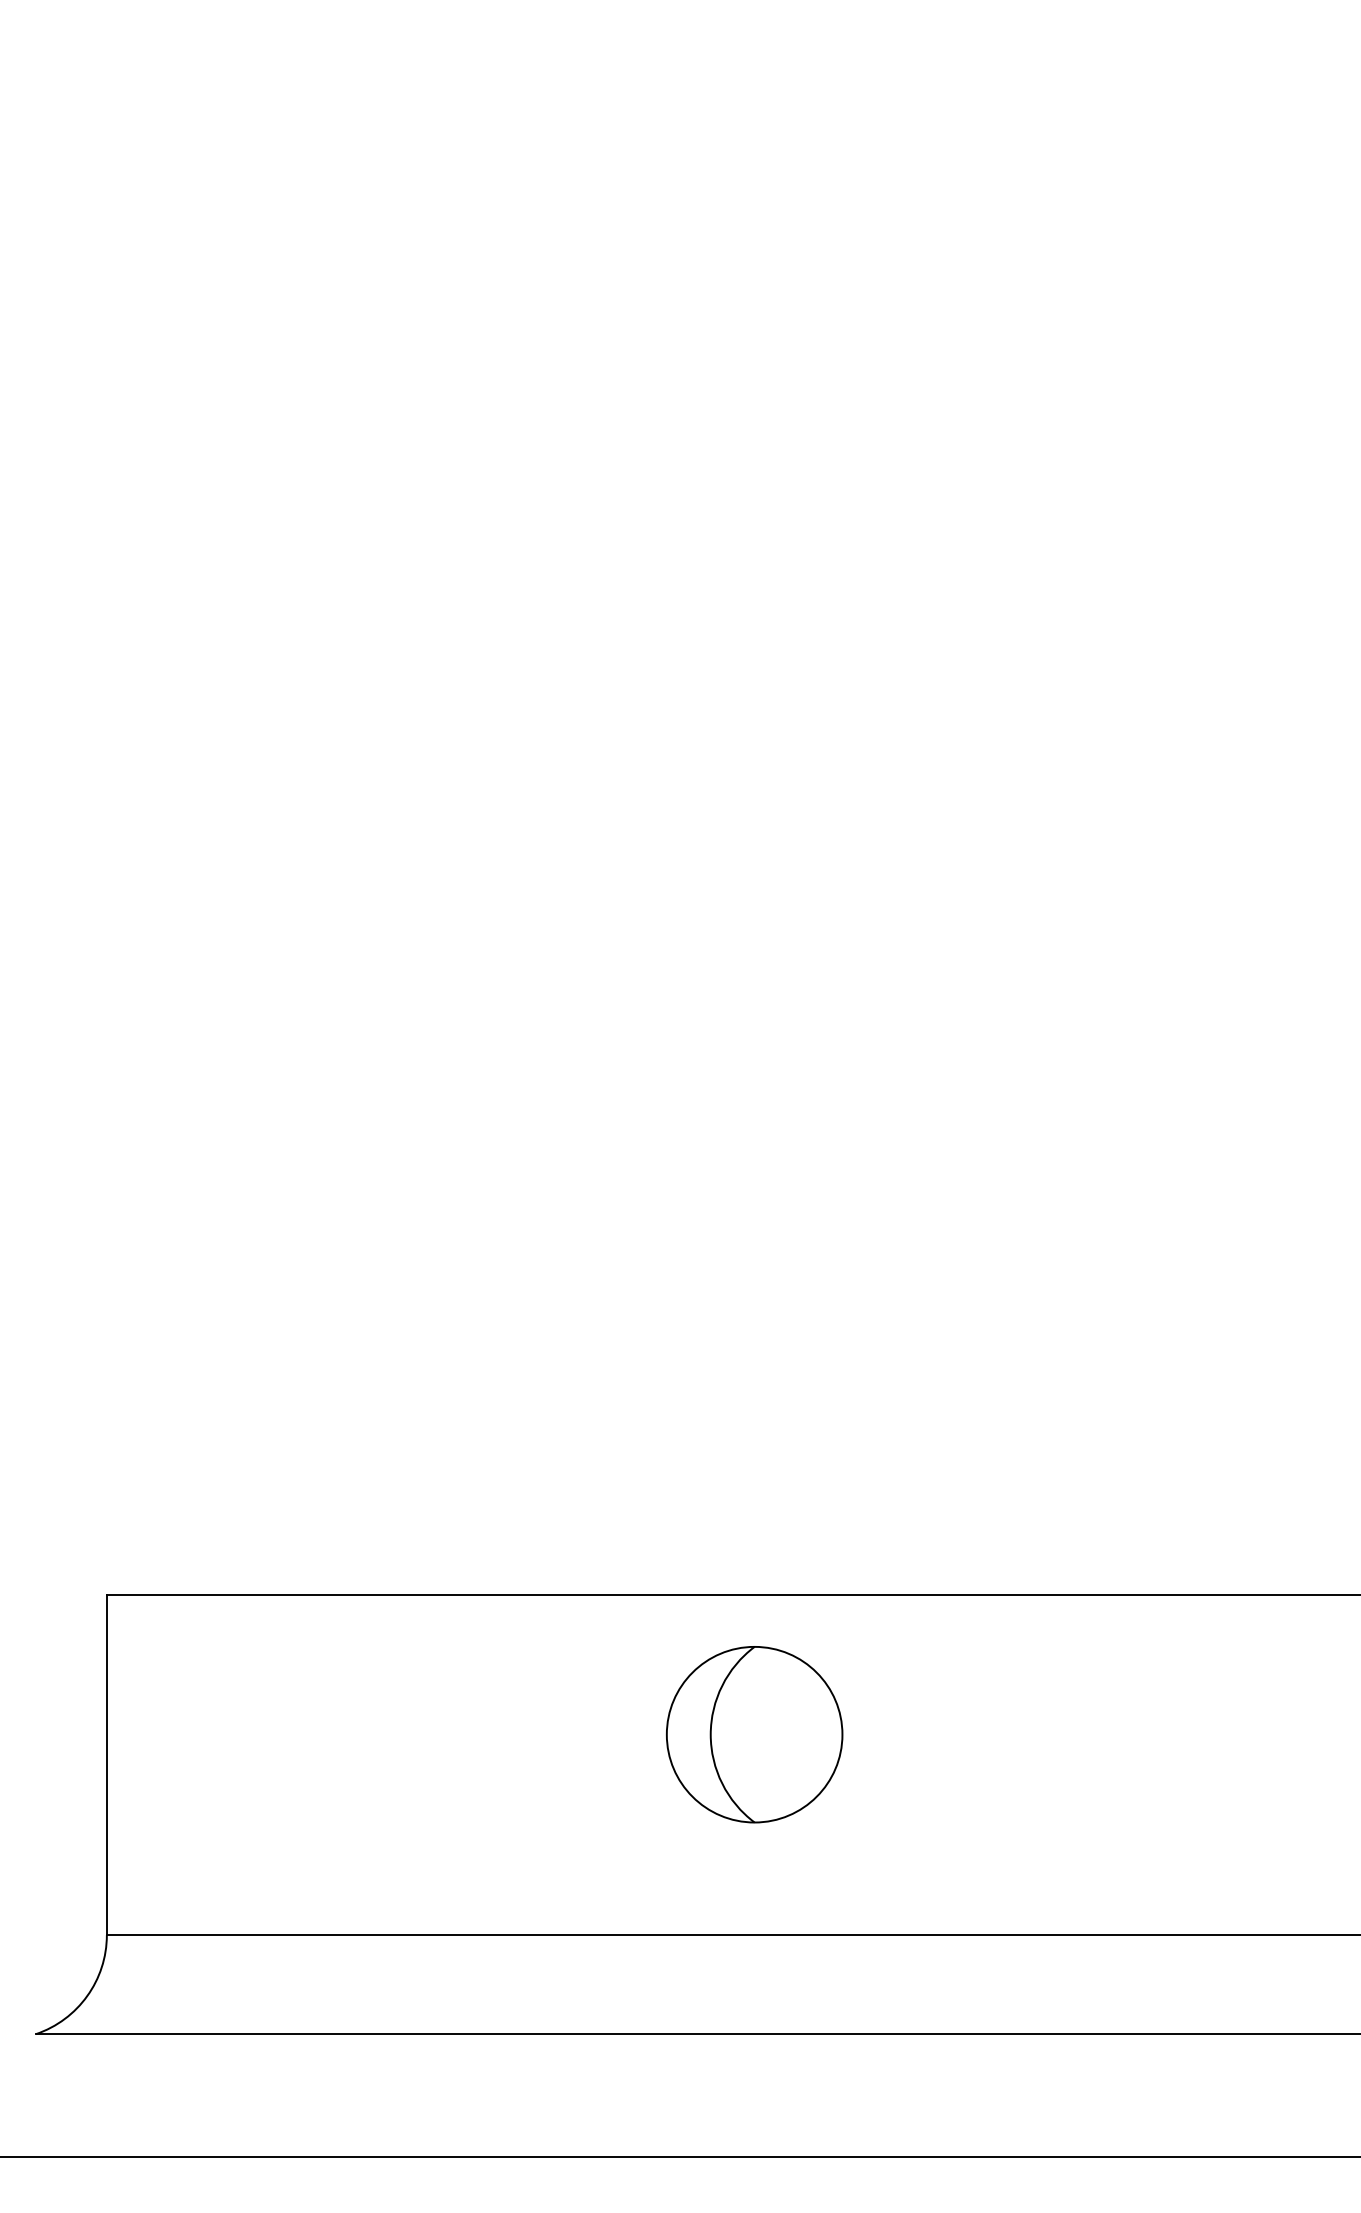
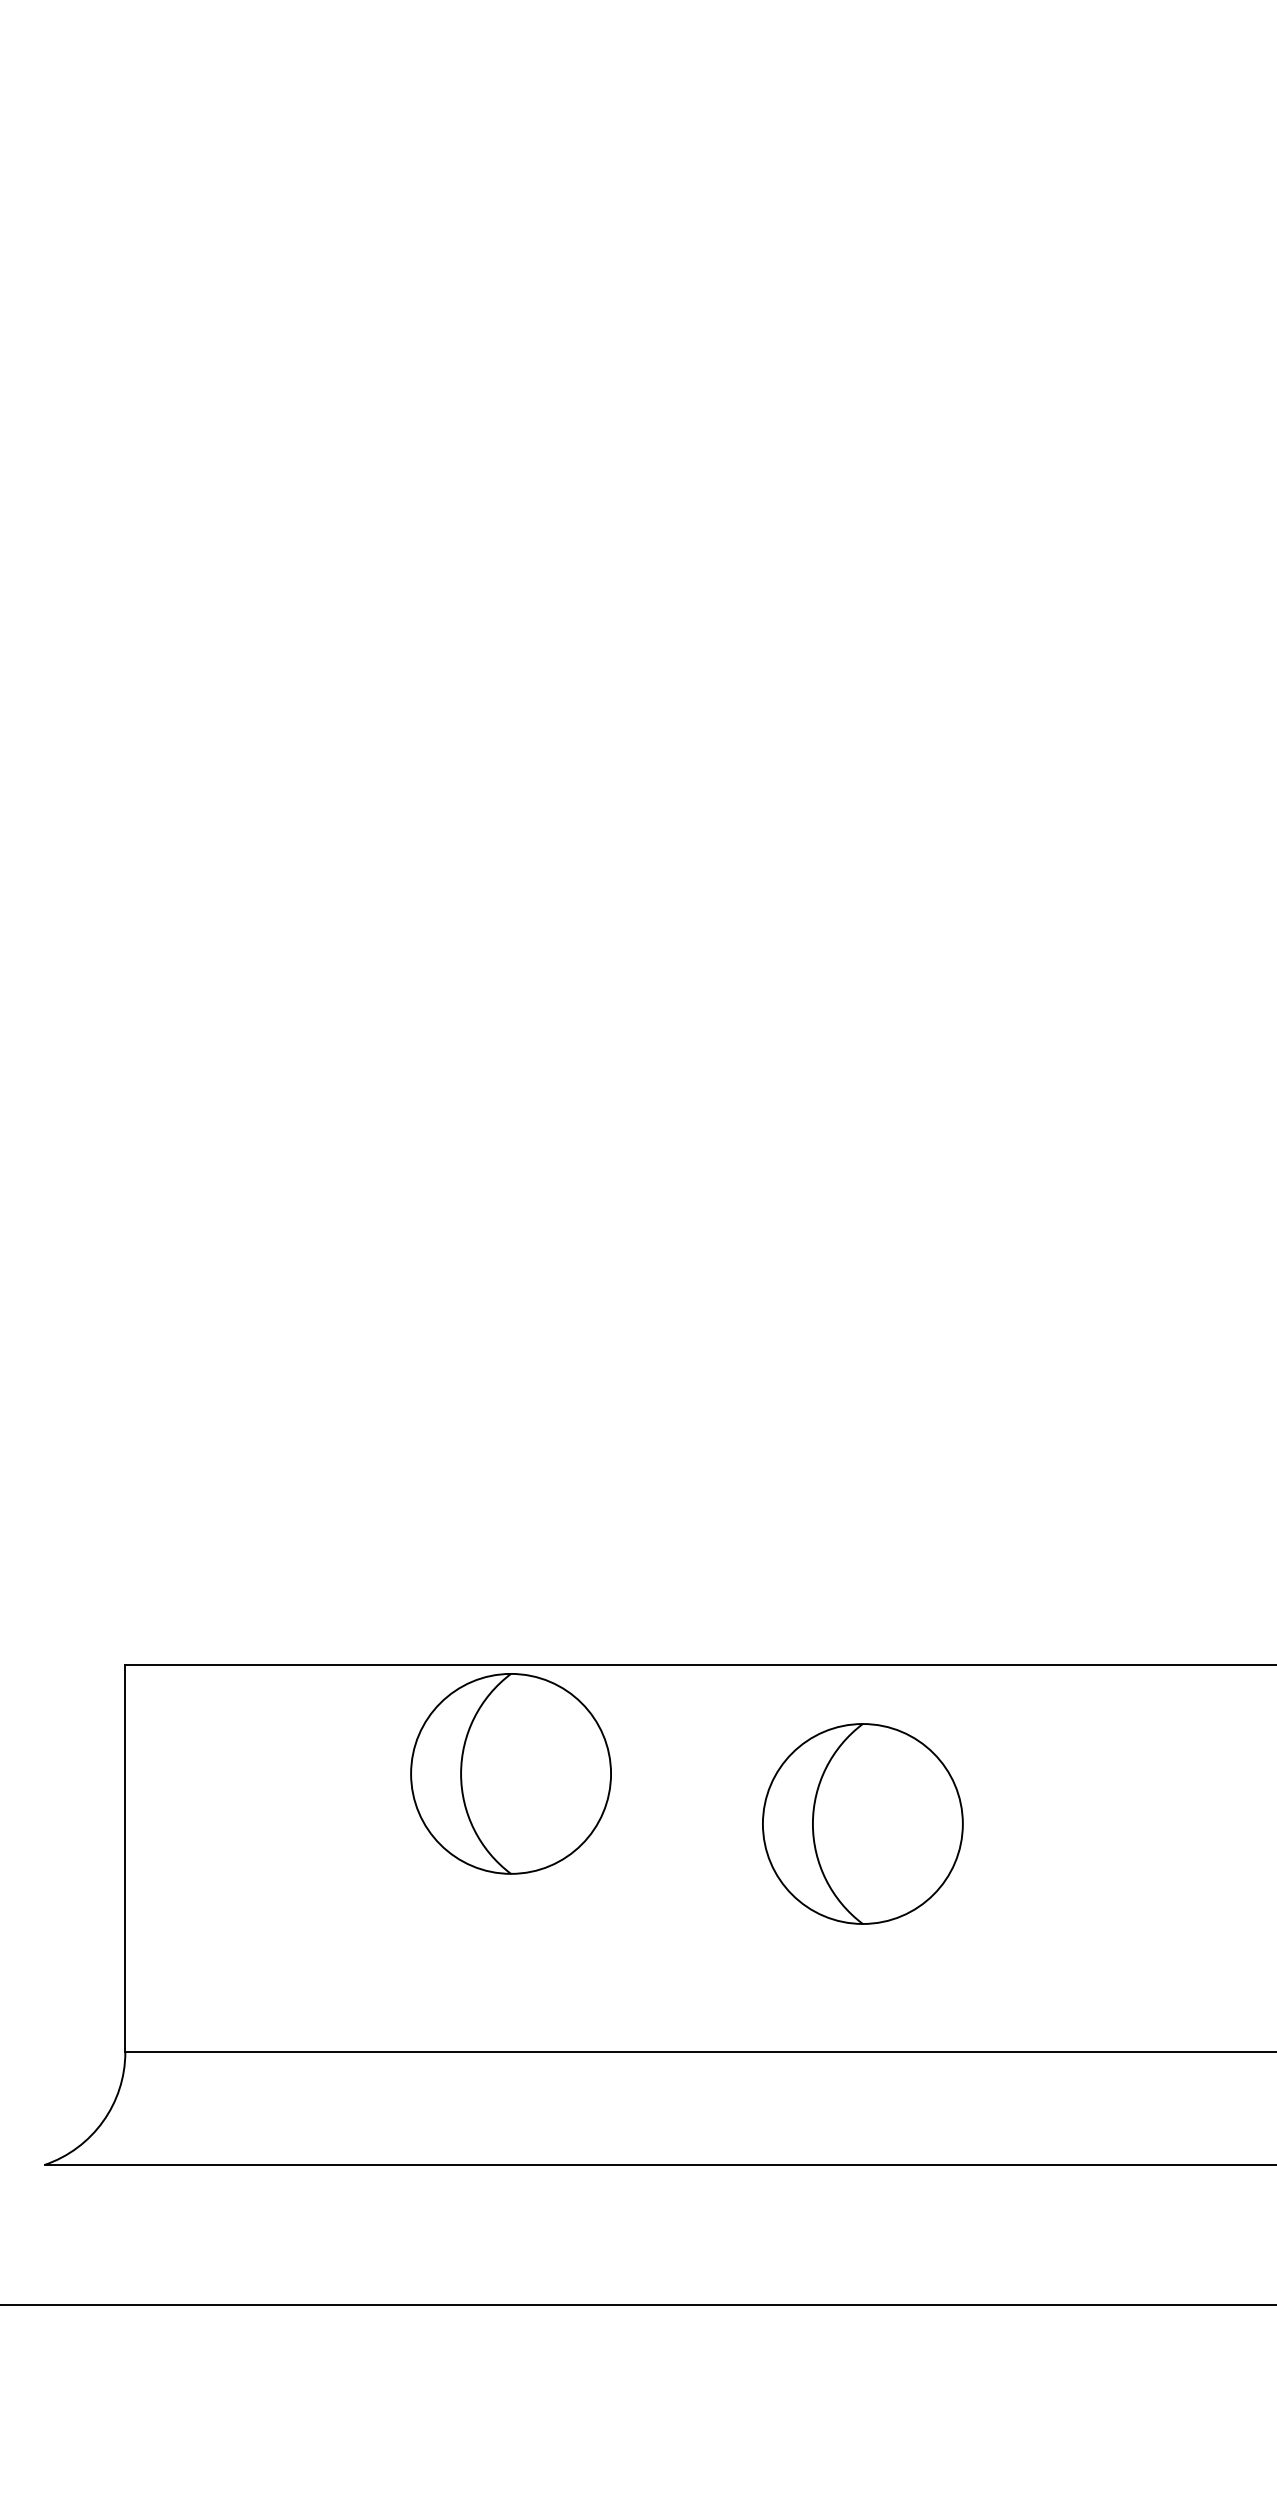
part: (445, 1690) -> (510, 1773), added

